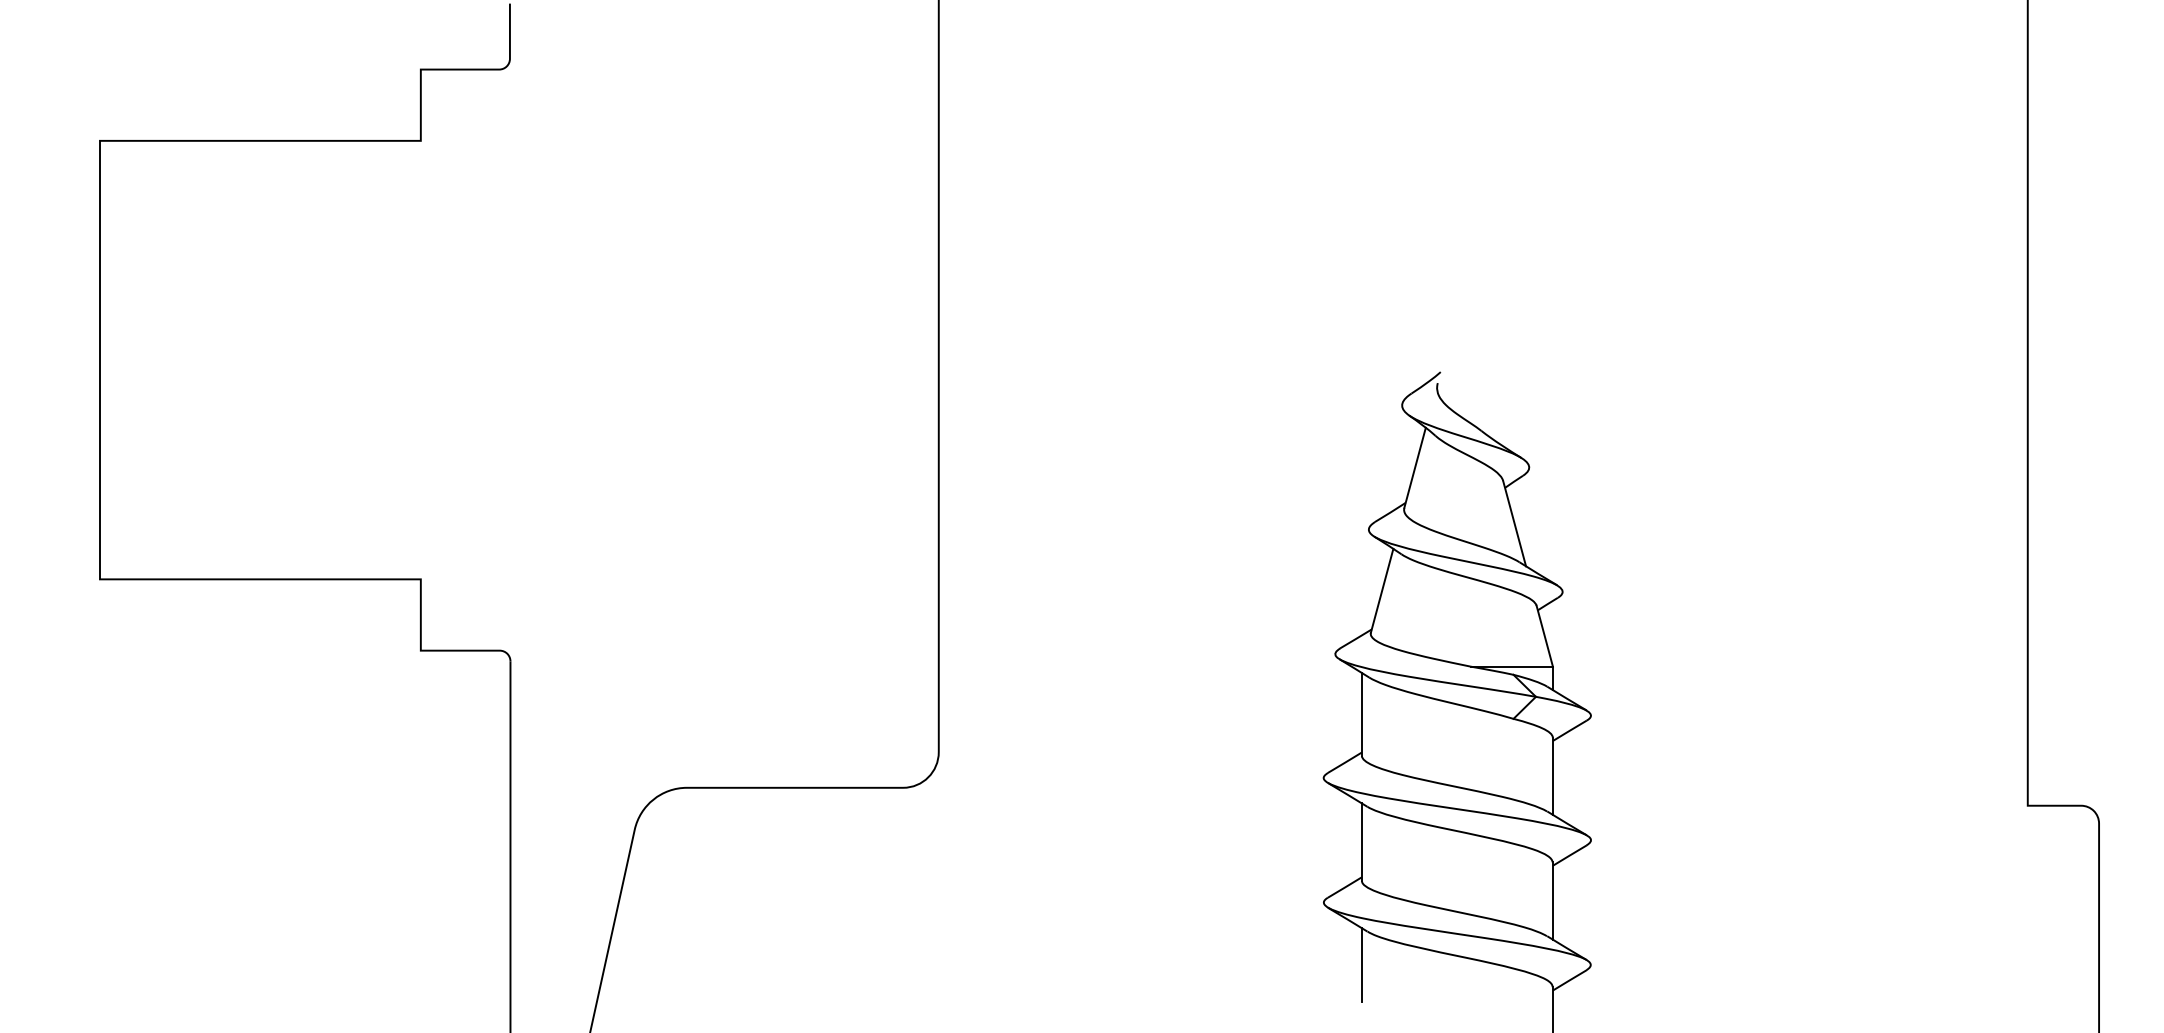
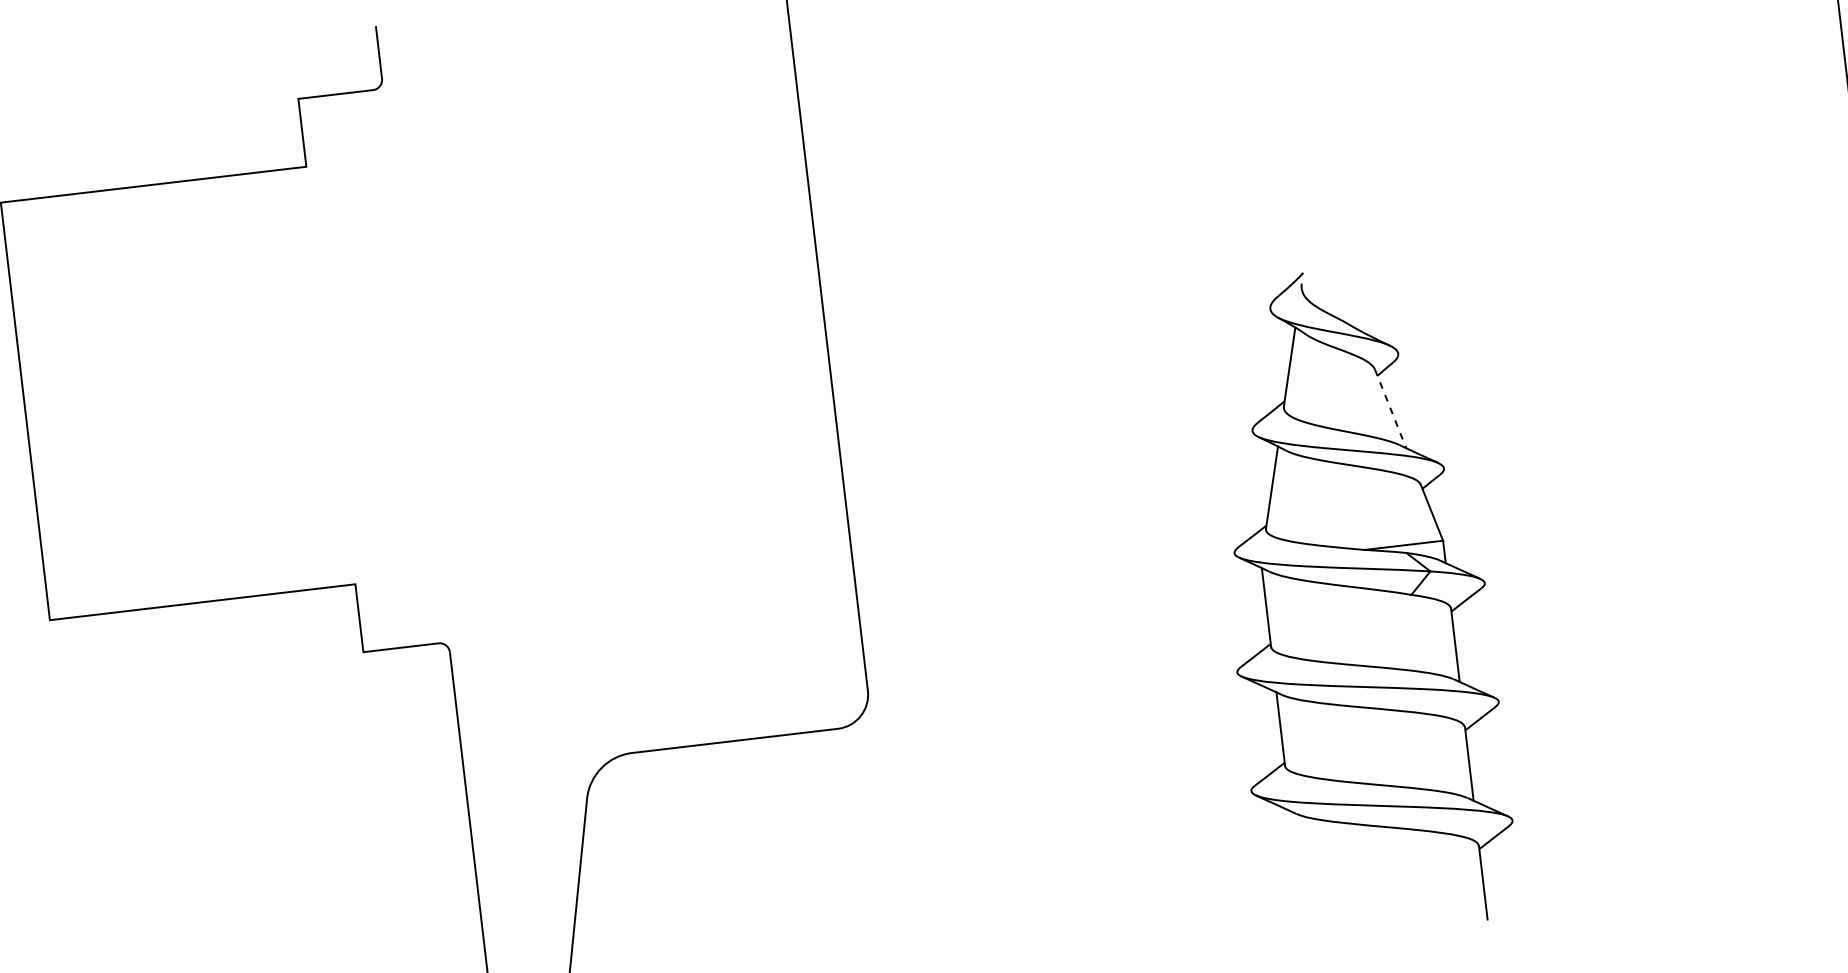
line: (1514, 524) -> (1390, 409), solid -> dashed
line: (1361, 965) -> (1294, 846), removed

